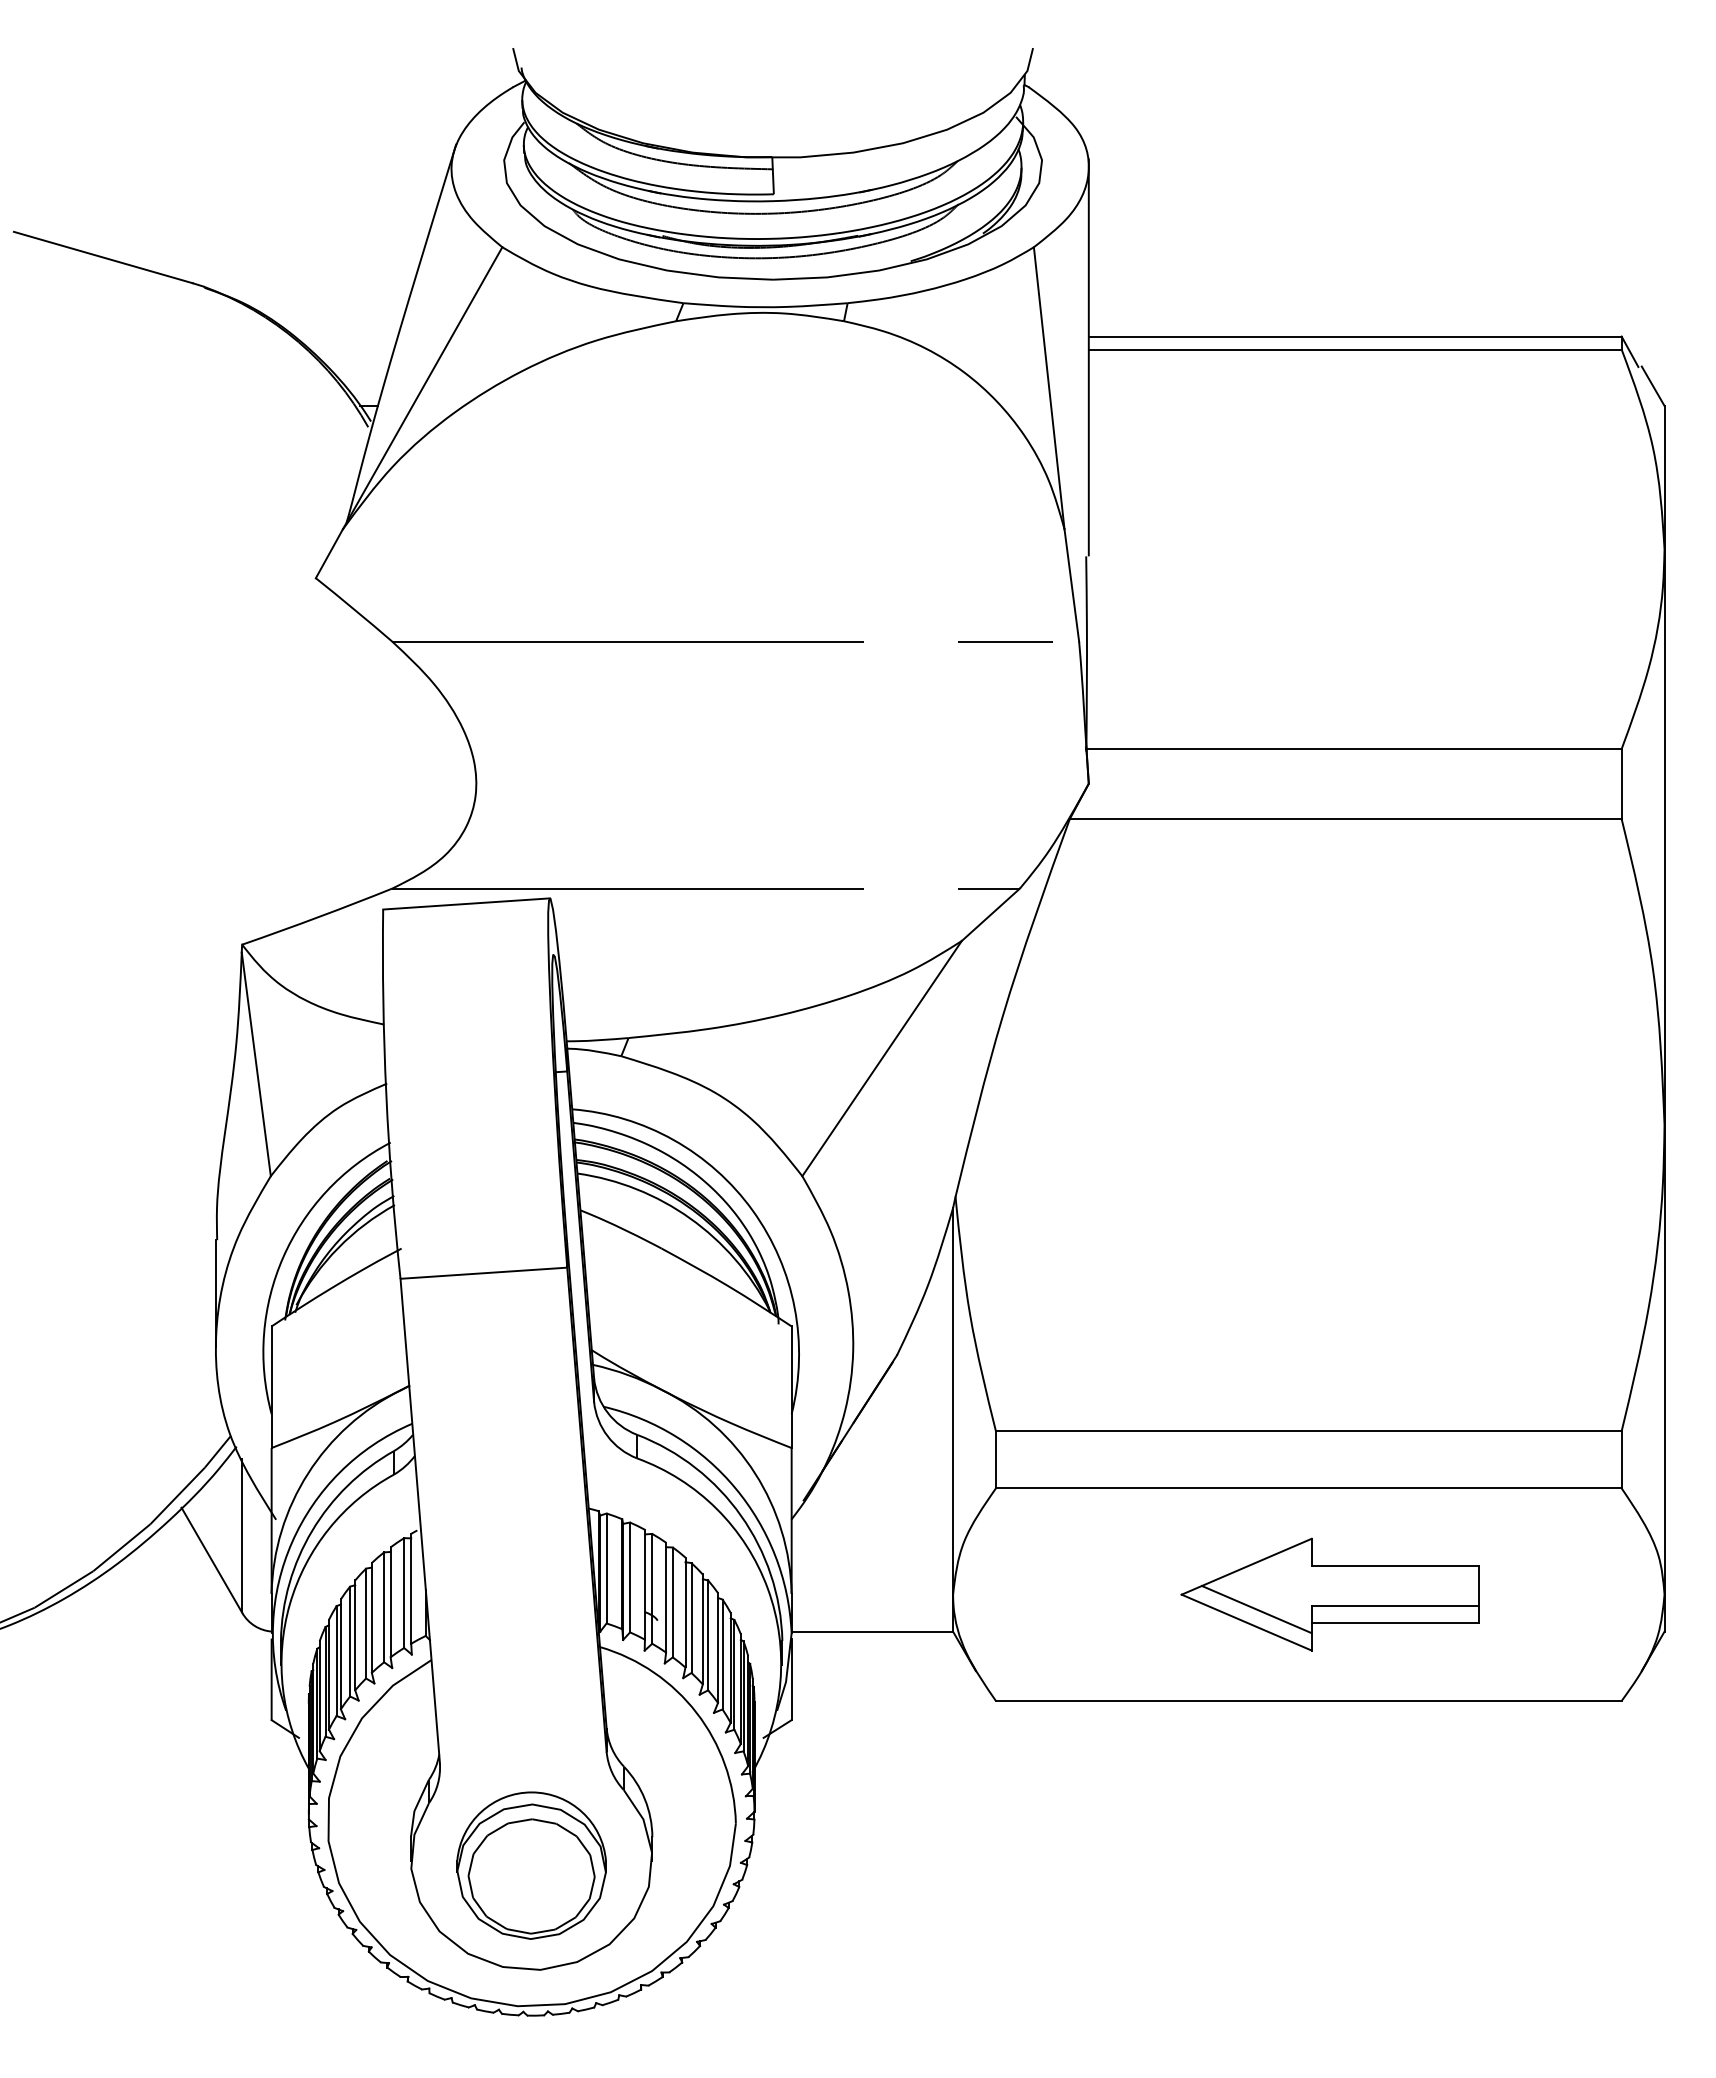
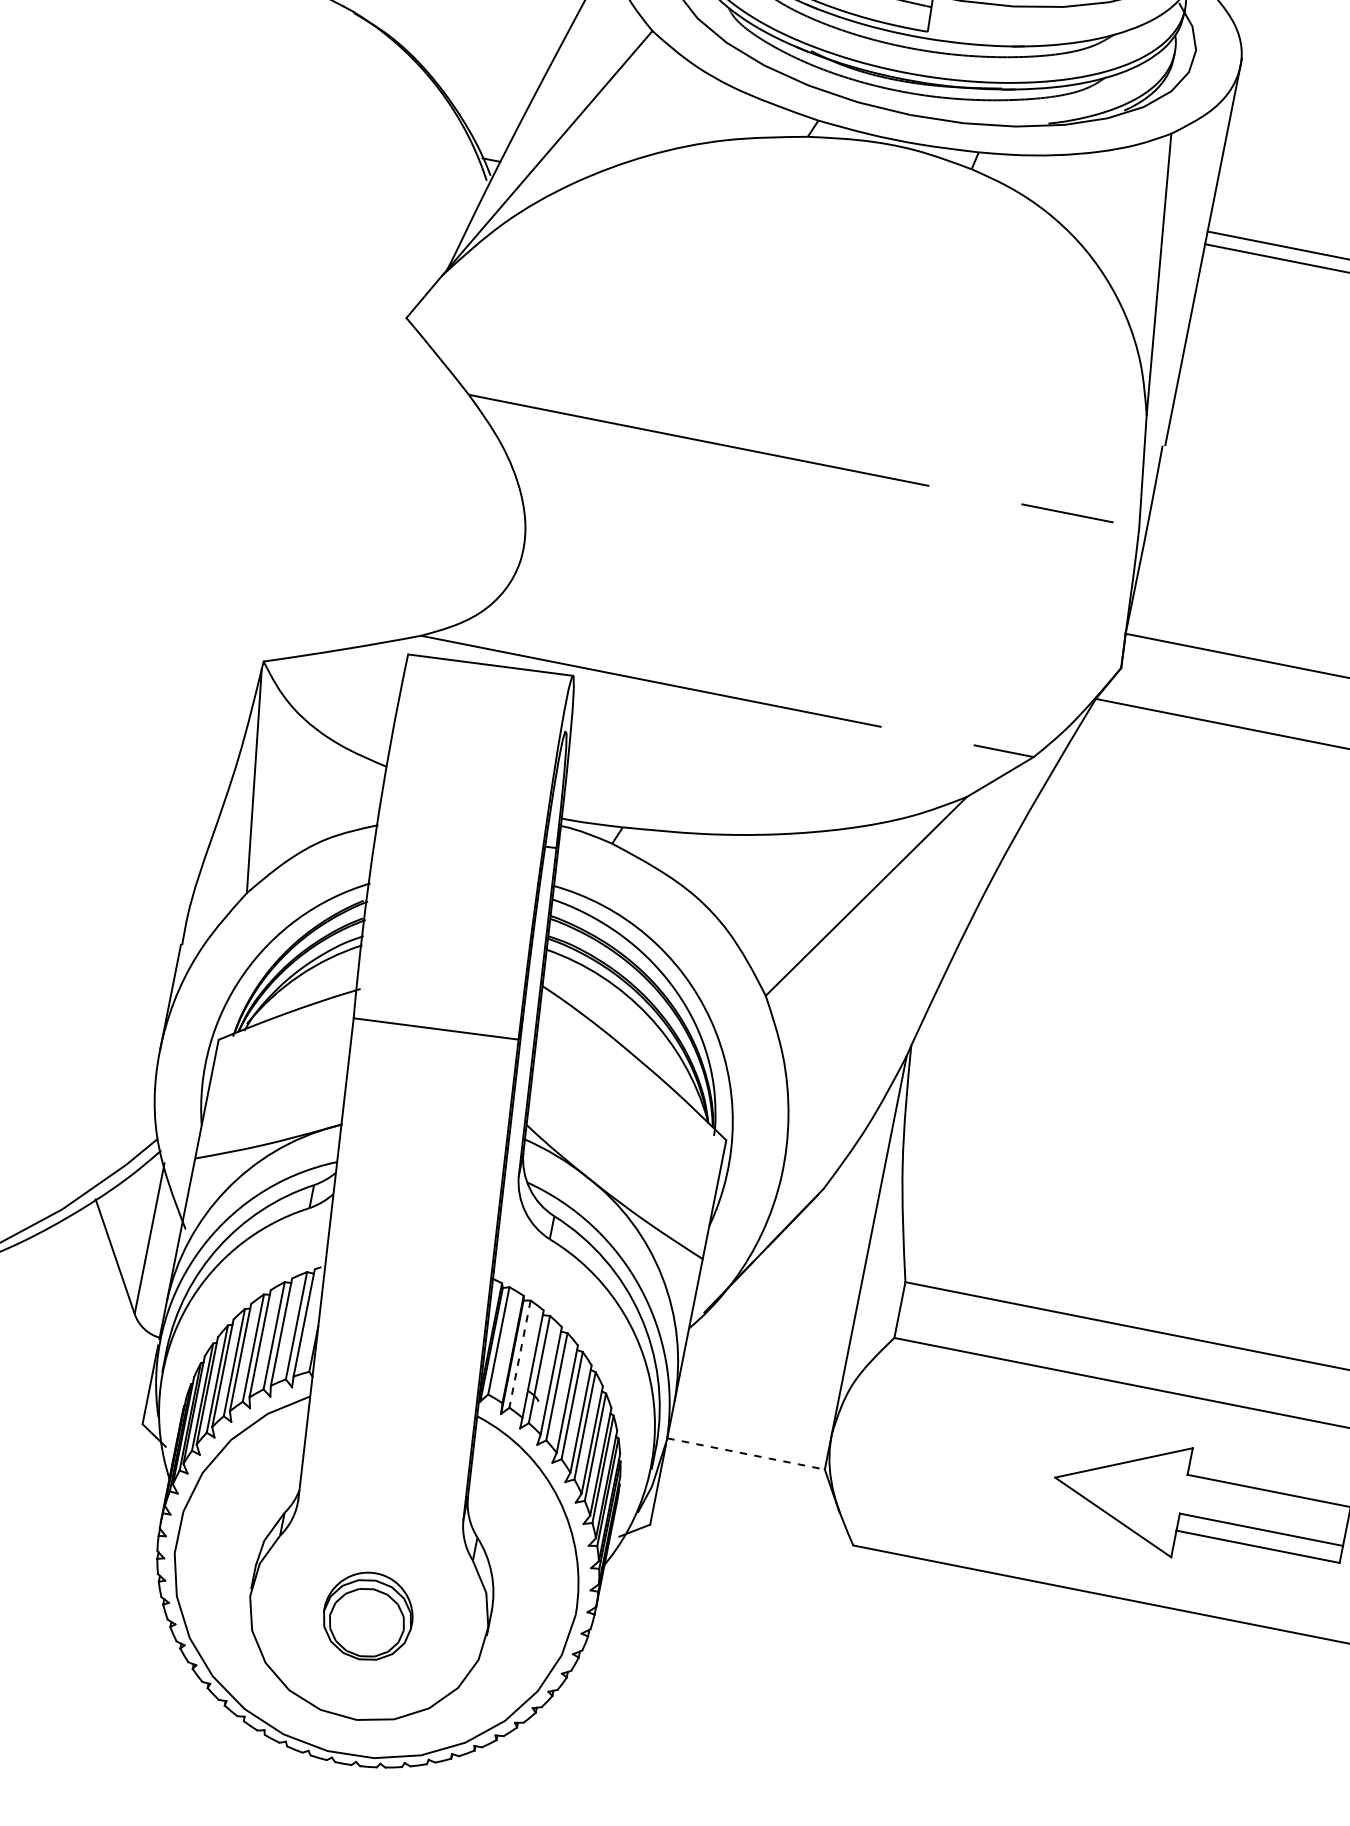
line: (630, 1577) -> (520, 1354), solid -> dashed
line: (1256, 1609) -> (1125, 1506), removed
line: (872, 1631) -> (746, 1453), solid -> dashed
part: (531, 1865) -> (368, 1616), size x0.6

